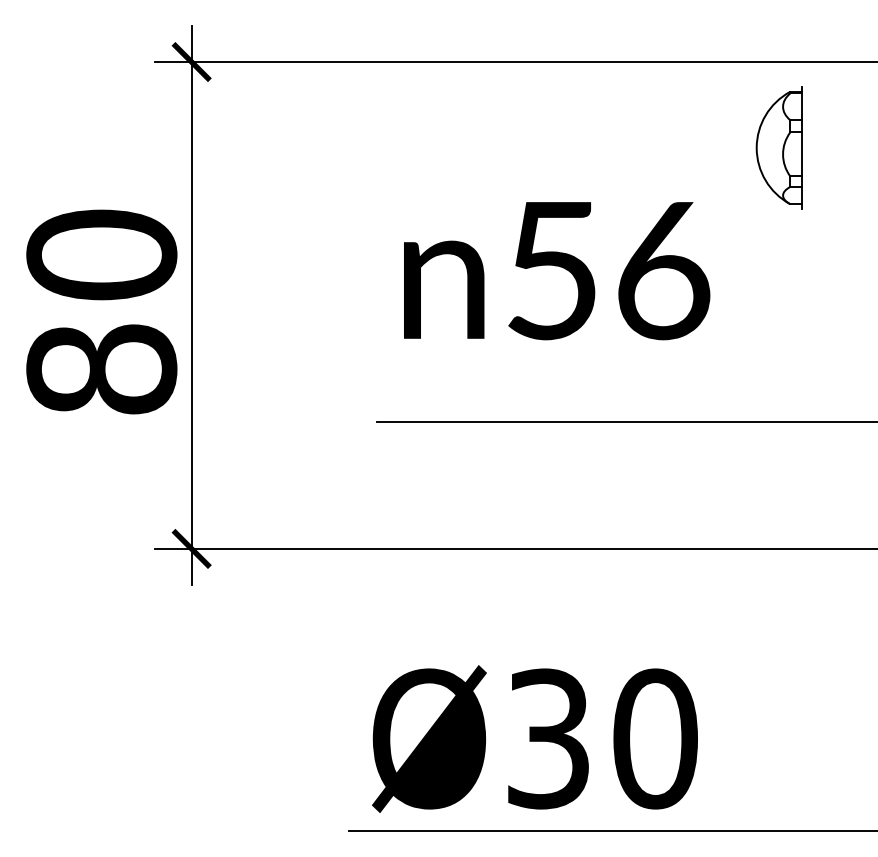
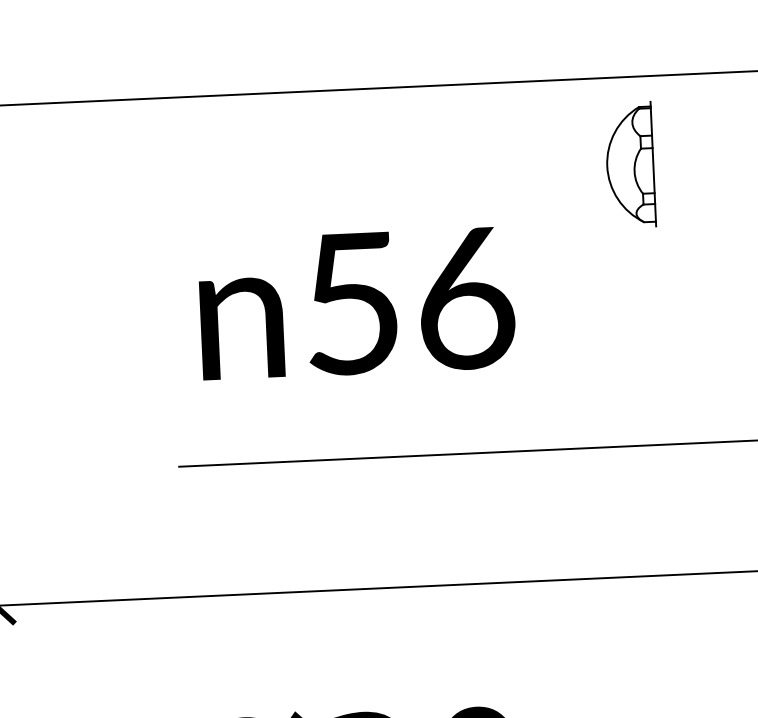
part: (778, 147) -> (629, 164), moved

